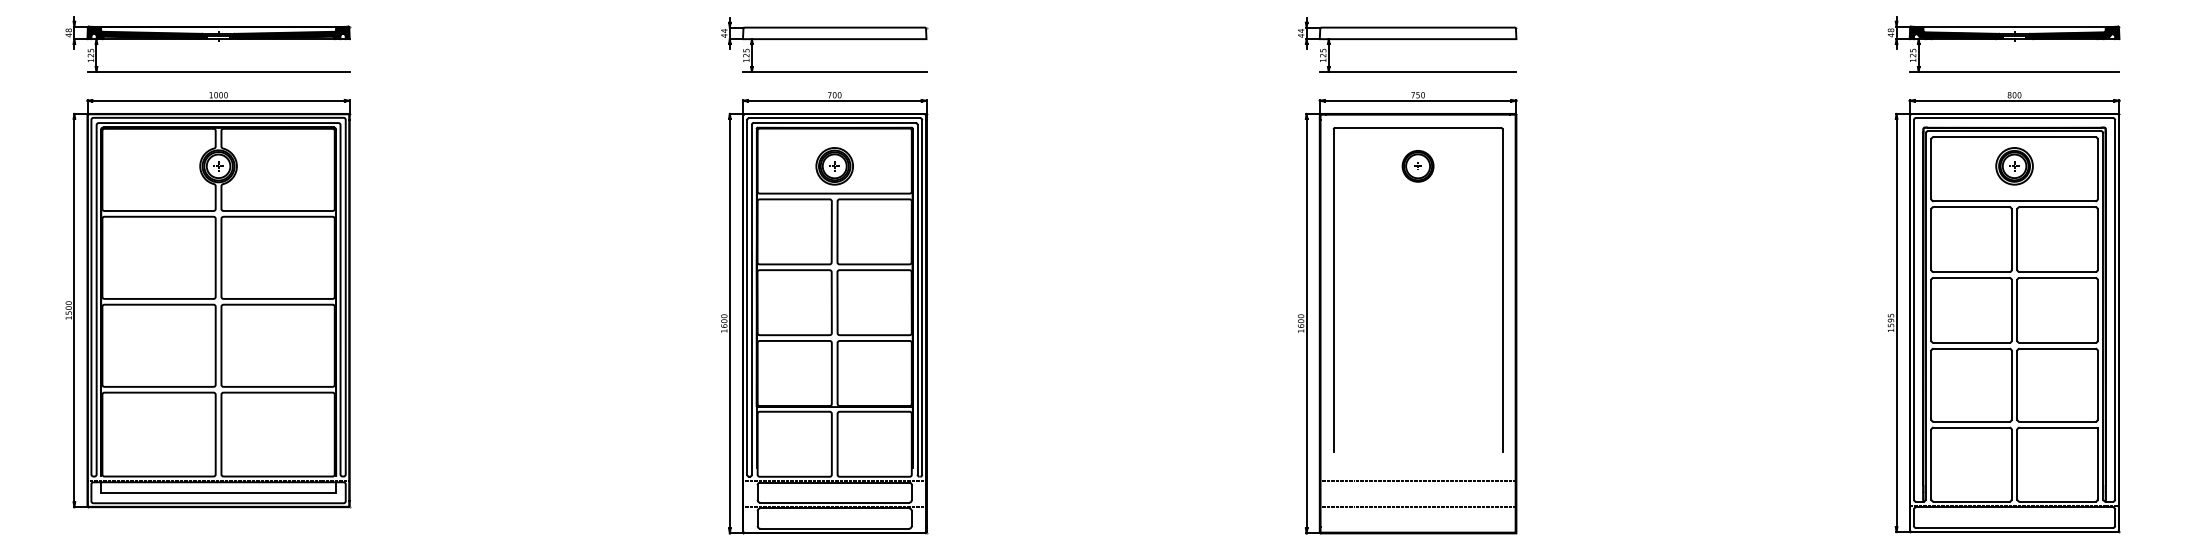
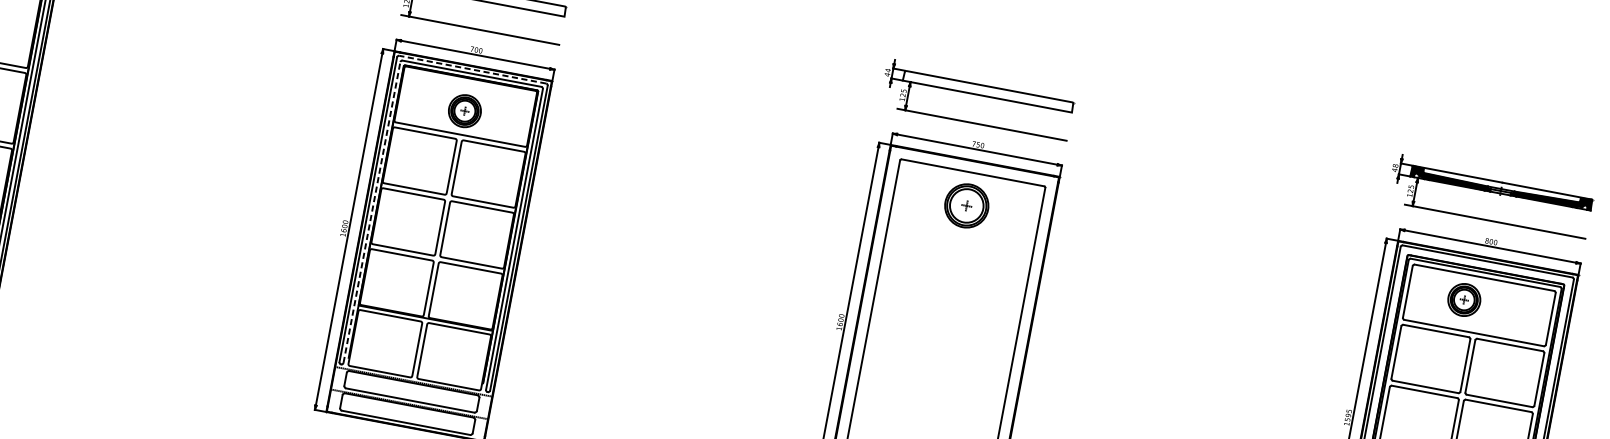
line: (834, 118) -> (472, 69), solid -> dashed
part: (1417, 166) -> (966, 206), size x1.6
part: (2014, 166) -> (1464, 300), moved
line: (751, 299) -> (371, 212), solid -> dashed

